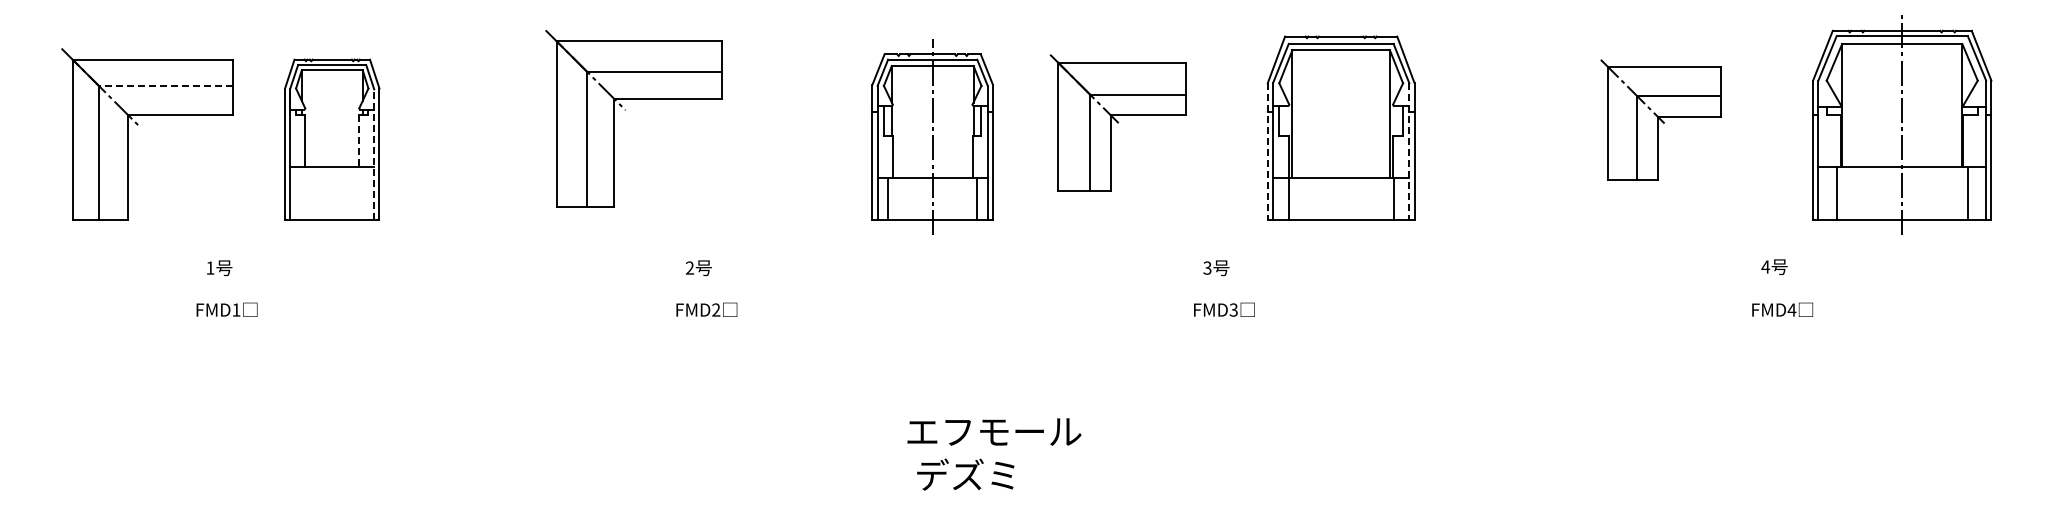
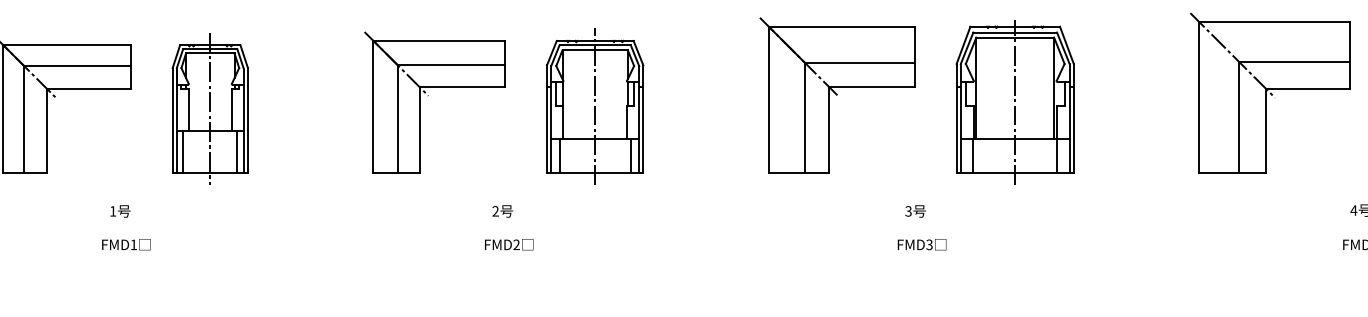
line: (165, 85) -> (77, 65), dashed -> solid
part: (625, 110) -> (428, 96), moved
part: (1660, 119) -> (1269, 92), size x1.67
part: (1117, 122) -> (836, 95), size x1.43
line: (1341, 131) -> (1015, 102), added
part: (932, 136) -> (595, 106), moved
line: (332, 139) -> (210, 108), added
line: (359, 141) -> (232, 110), dashed -> solid
line: (1267, 151) -> (956, 118), dashed -> solid
line: (1409, 151) -> (1069, 118), dashed -> solid
line: (374, 154) -> (244, 120), dashed -> solid
line: (298, 193) -> (183, 151), added
line: (366, 193) -> (237, 151), added

